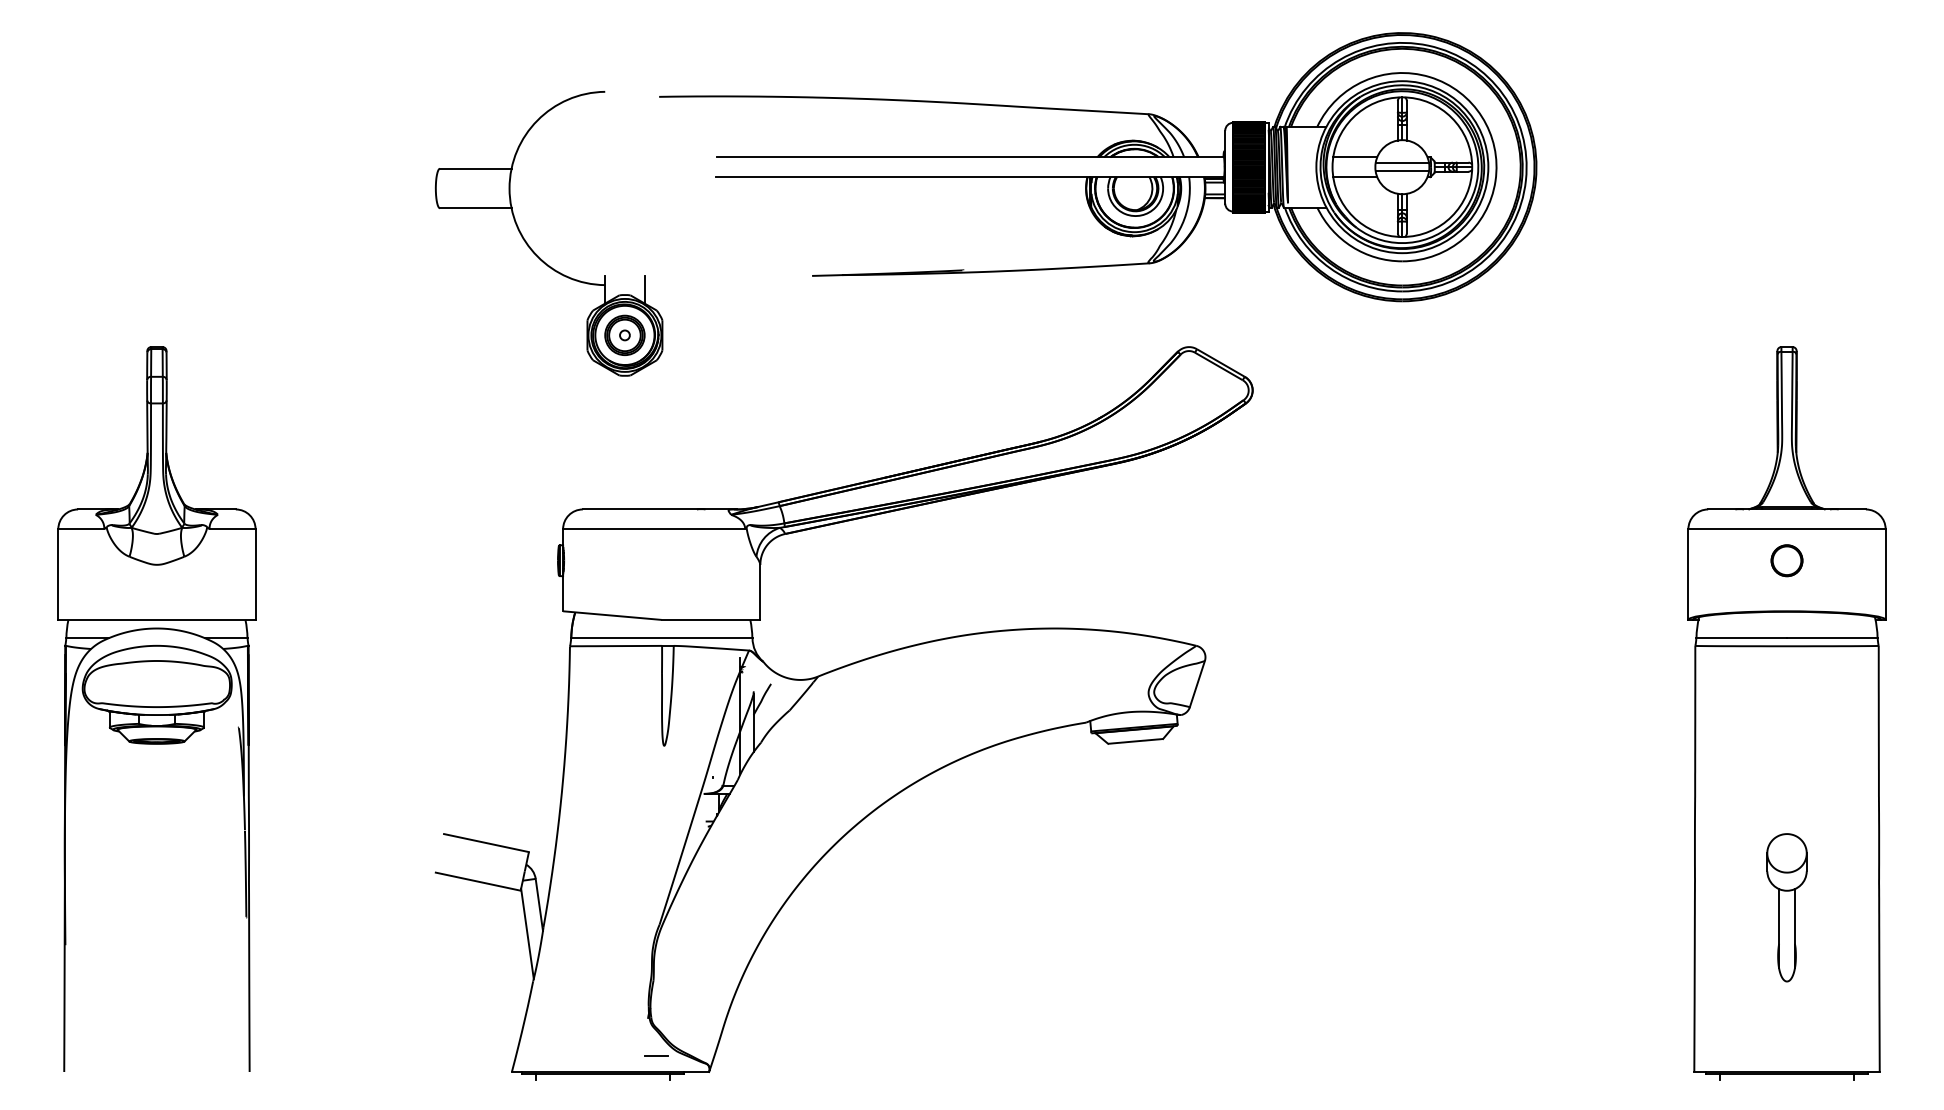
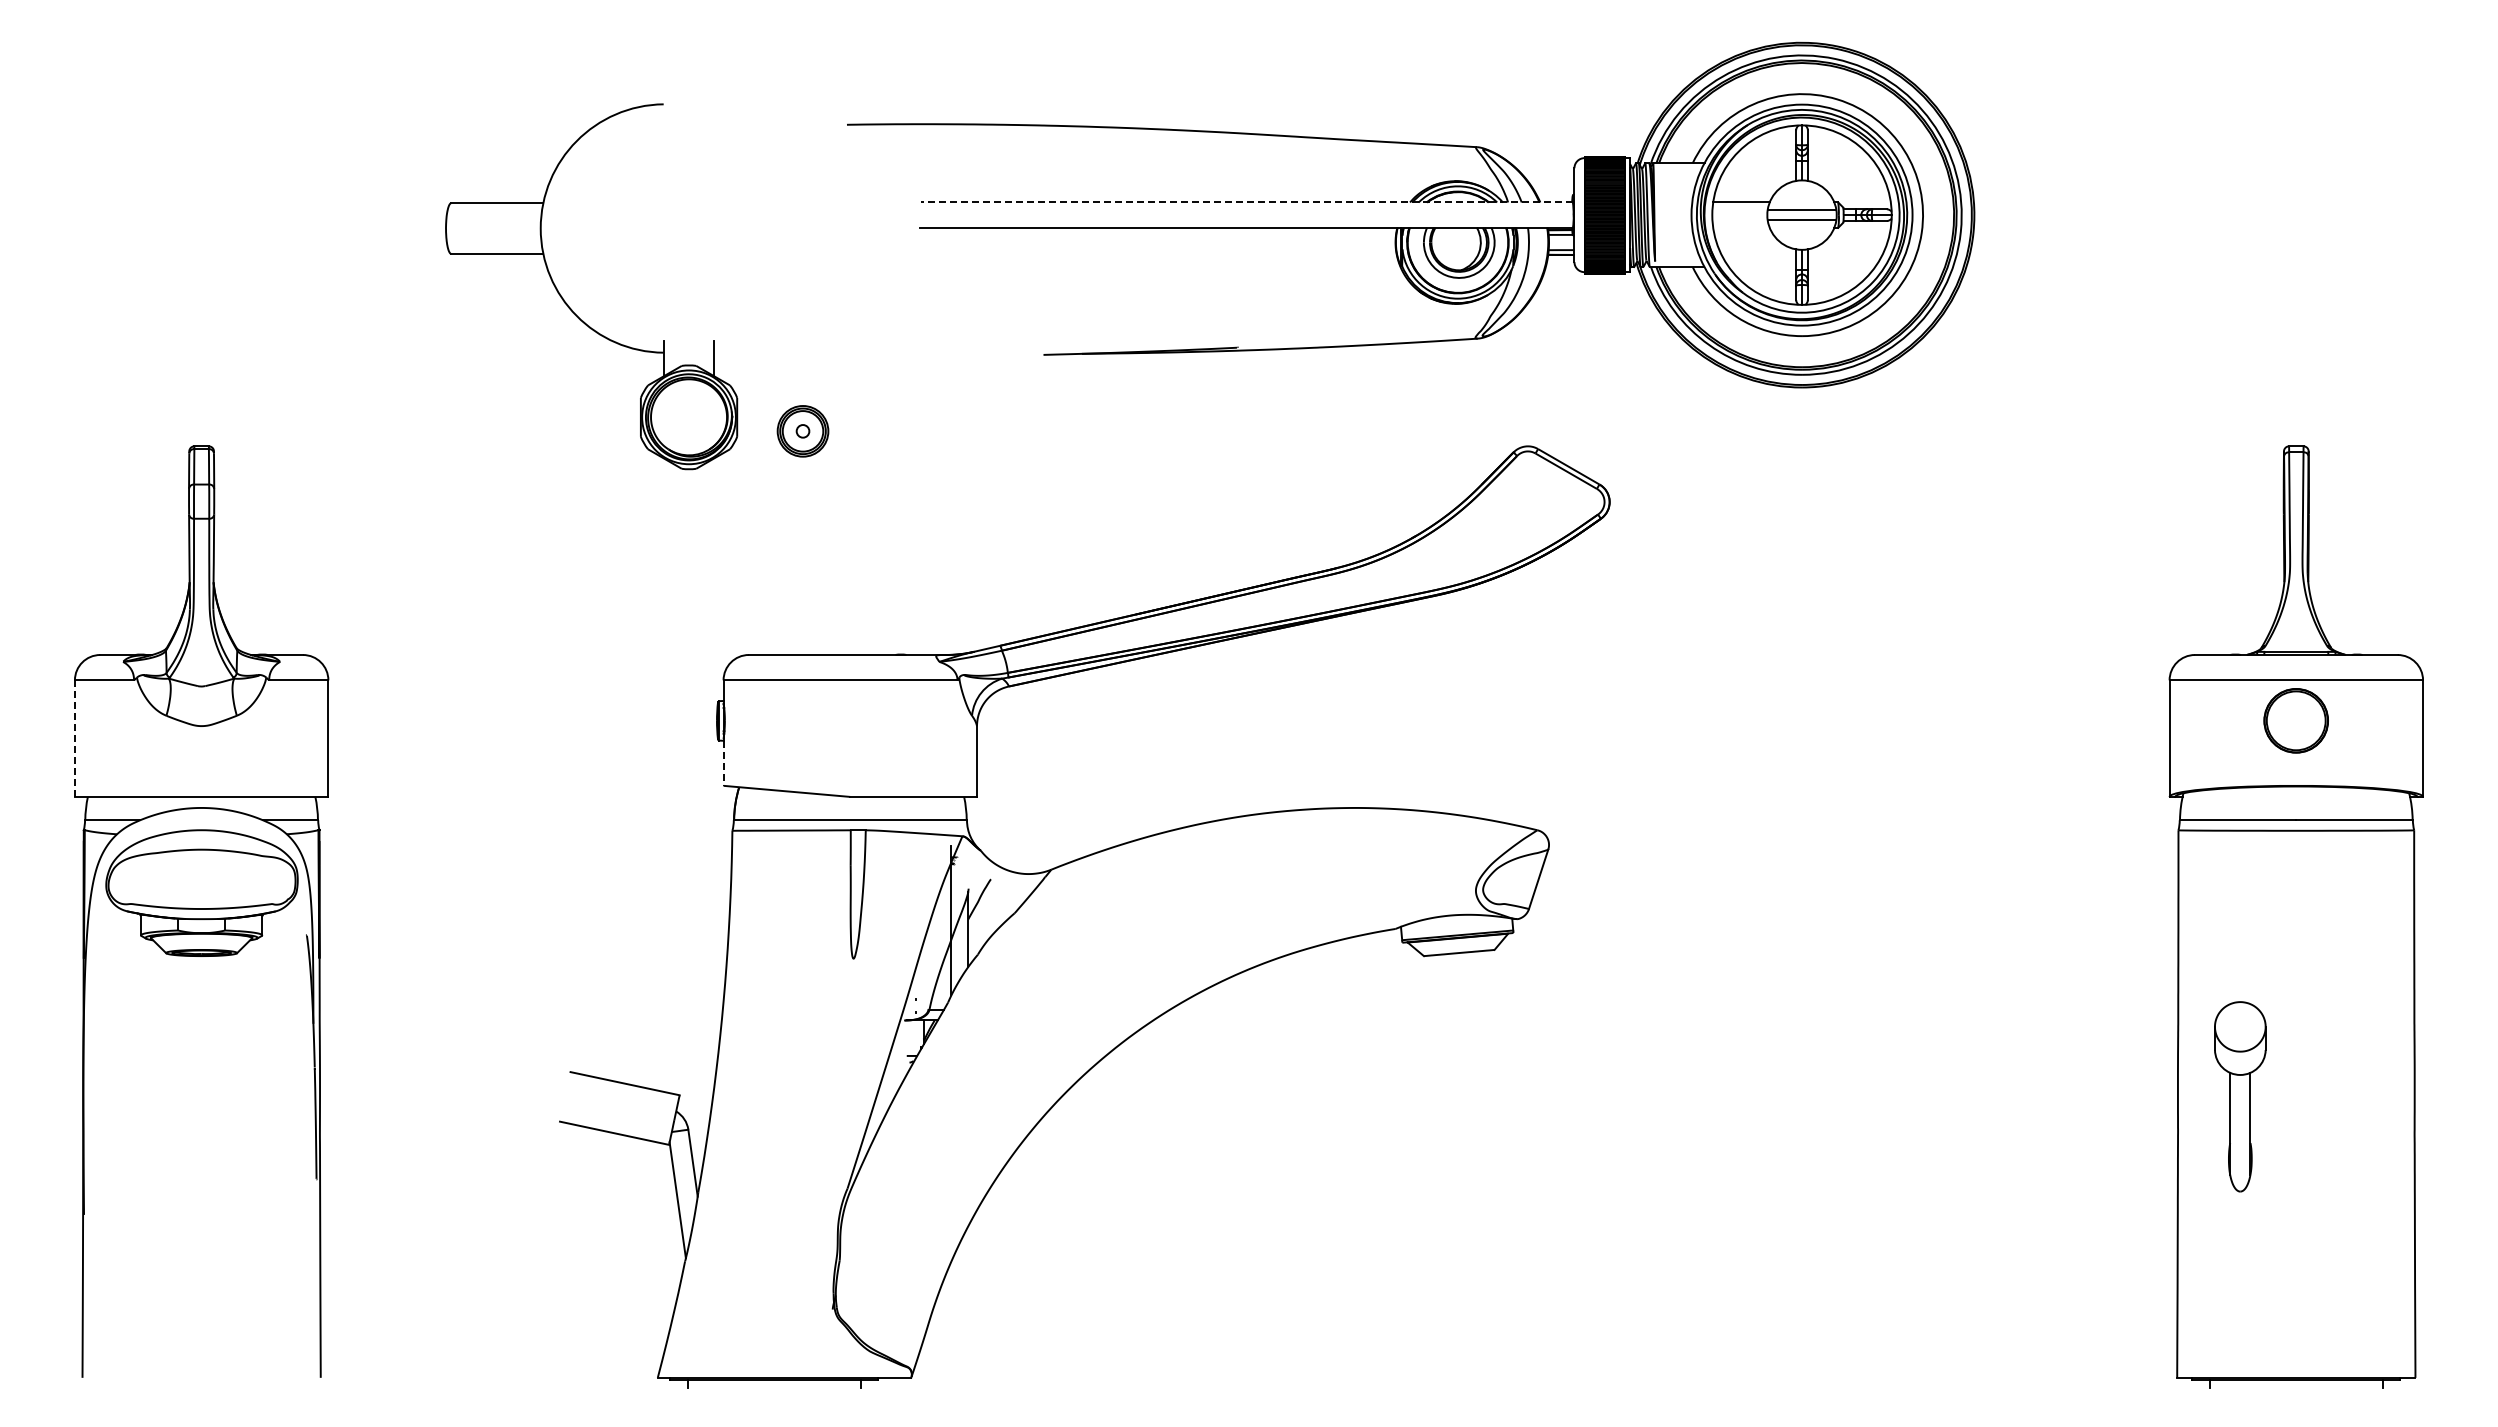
line: (970, 157) -> (1246, 202), solid -> dashed
line: (1355, 176) -> (1741, 227), removed
part: (530, 246) -> (567, 303), moved
part: (1787, 560) -> (2296, 720), size x1.6
line: (58, 575) -> (74, 739), solid -> dashed
line: (563, 593) -> (723, 763), solid -> dashed
part: (1787, 907) -> (2240, 1096), moved
line: (655, 1056) -> (842, 1357), removed

